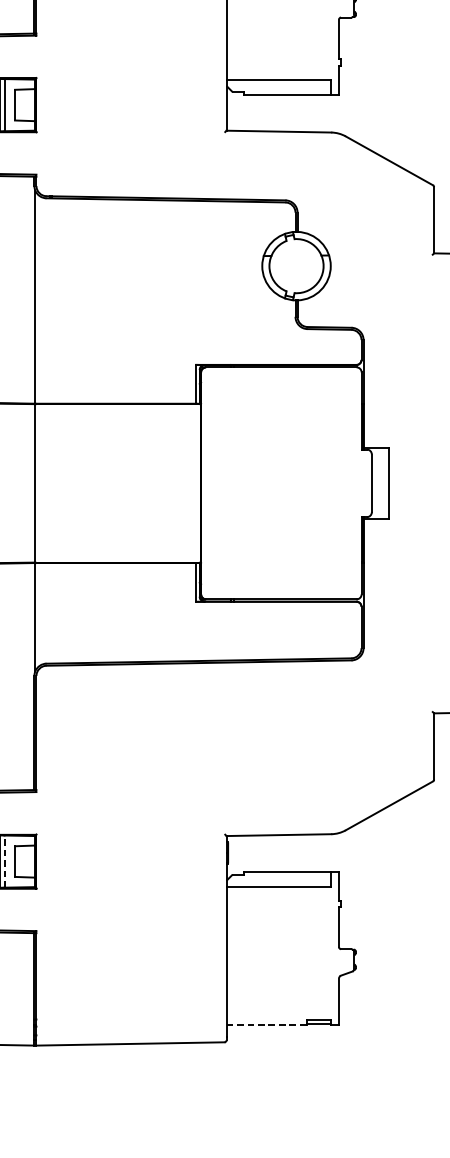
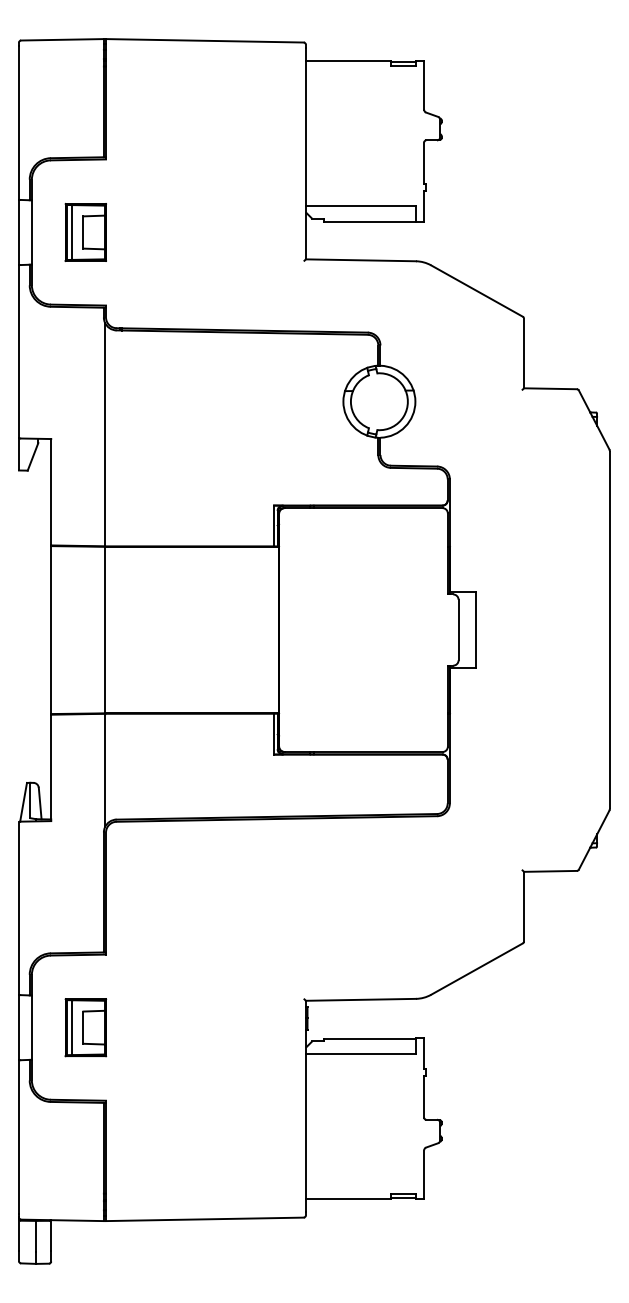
line: (4, 861) -> (72, 1027), dashed -> solid
line: (267, 1025) -> (348, 1199), dashed -> solid

